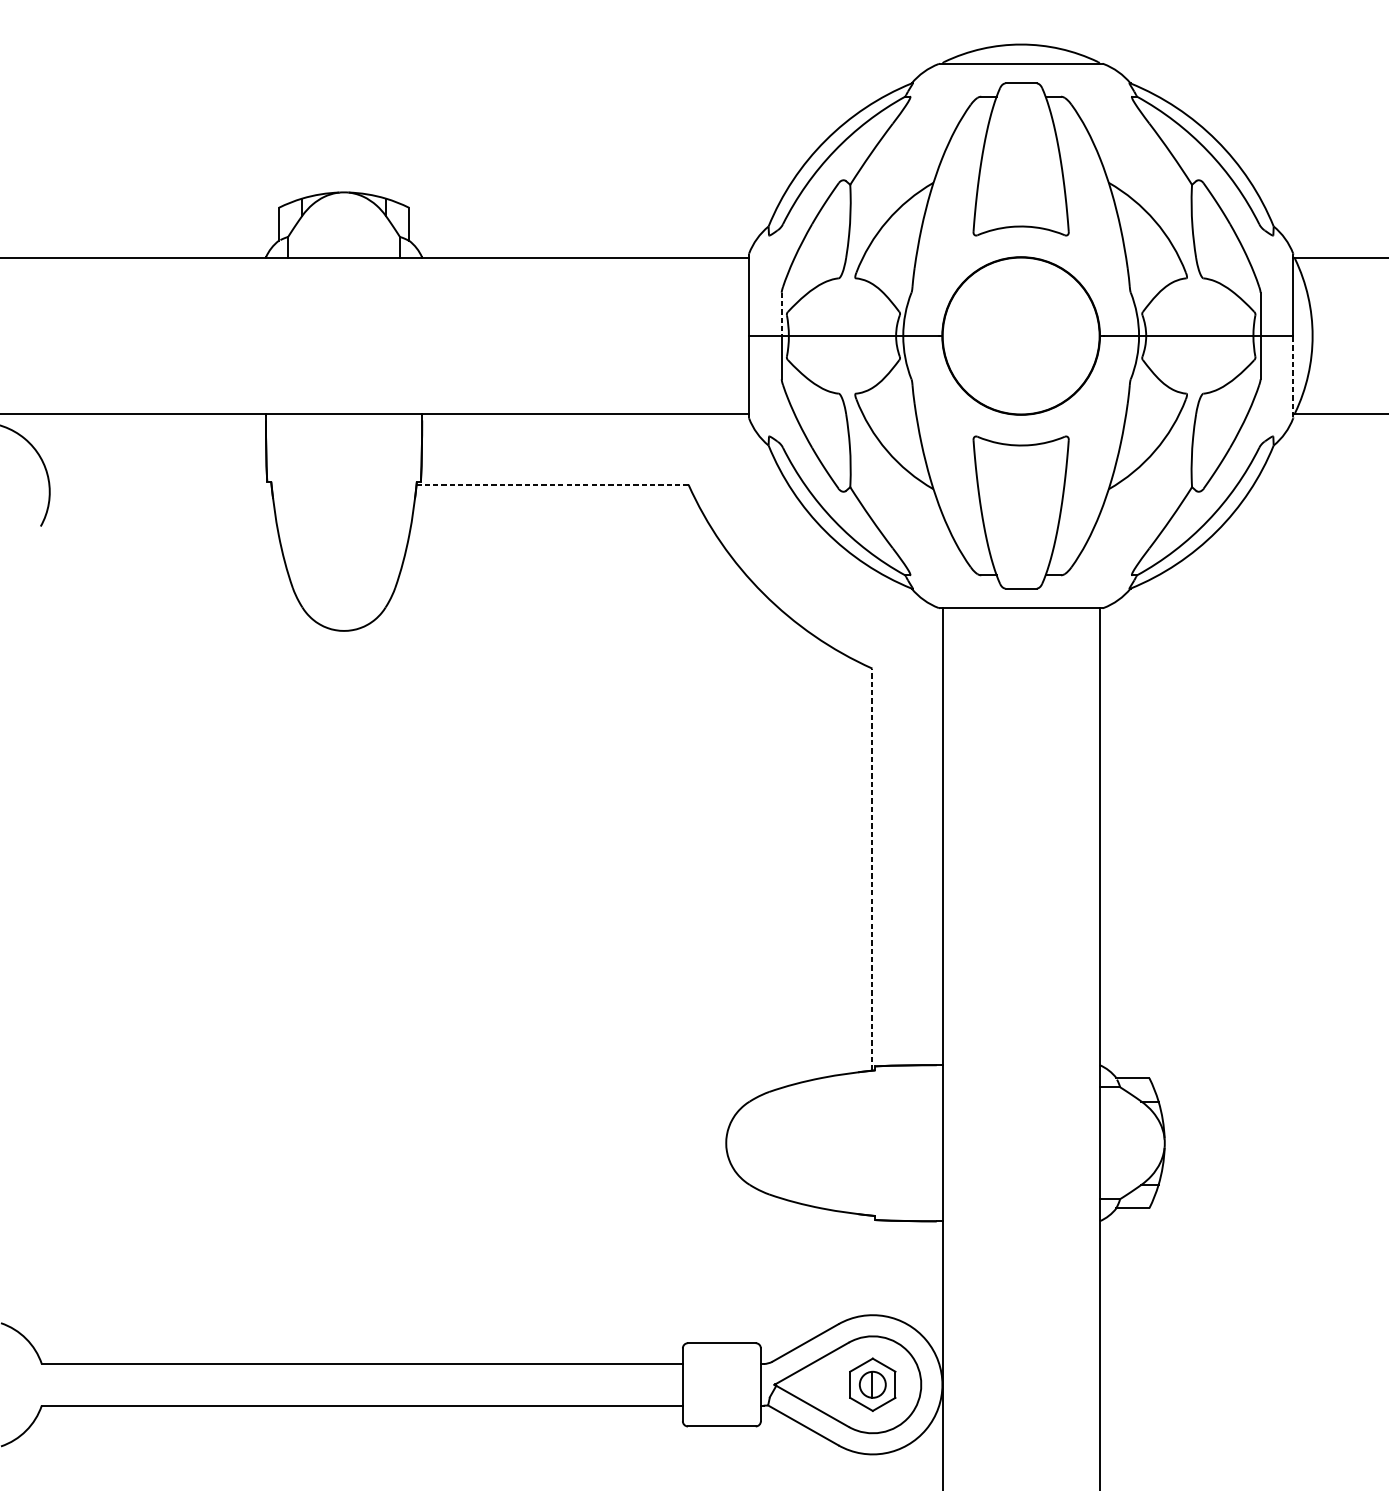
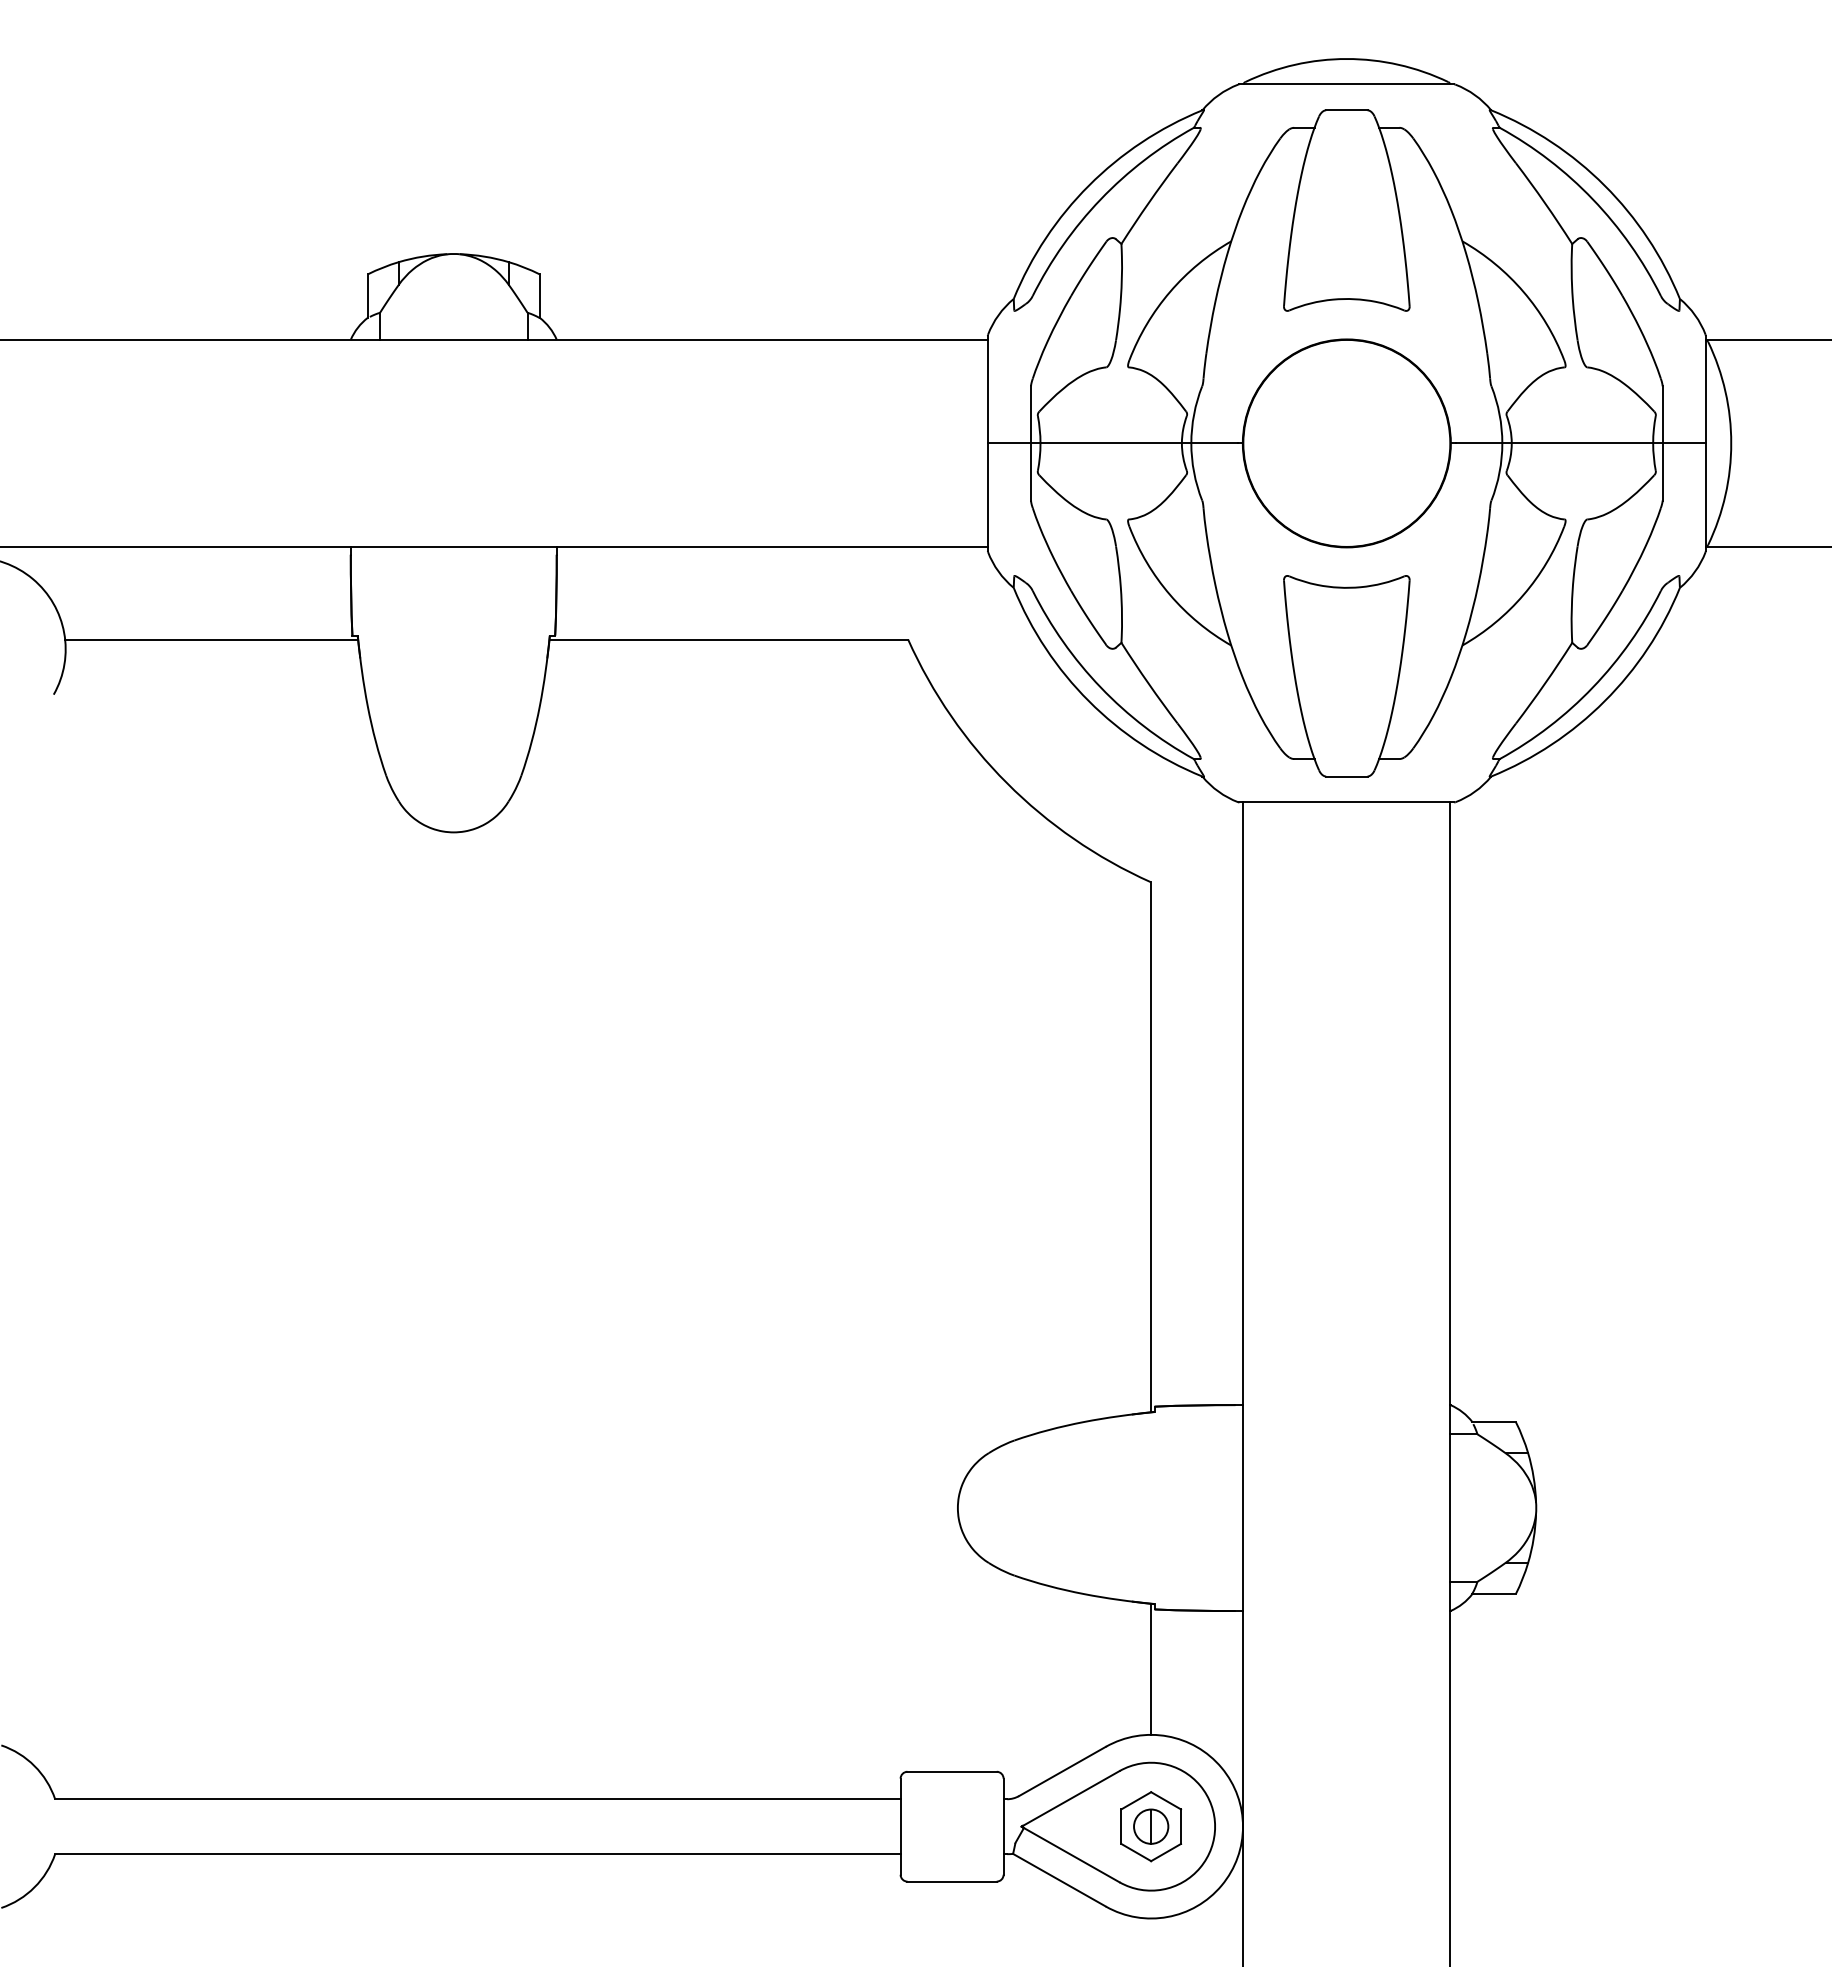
line: (782, 314) -> (1031, 414), dashed -> solid
line: (1293, 377) -> (1705, 497), dashed -> solid
line: (160, 484) -> (211, 639), added
line: (552, 484) -> (728, 639), dashed -> solid
line: (872, 869) -> (1150, 1146), dashed -> solid
line: (872, 1264) -> (1150, 1668), added

